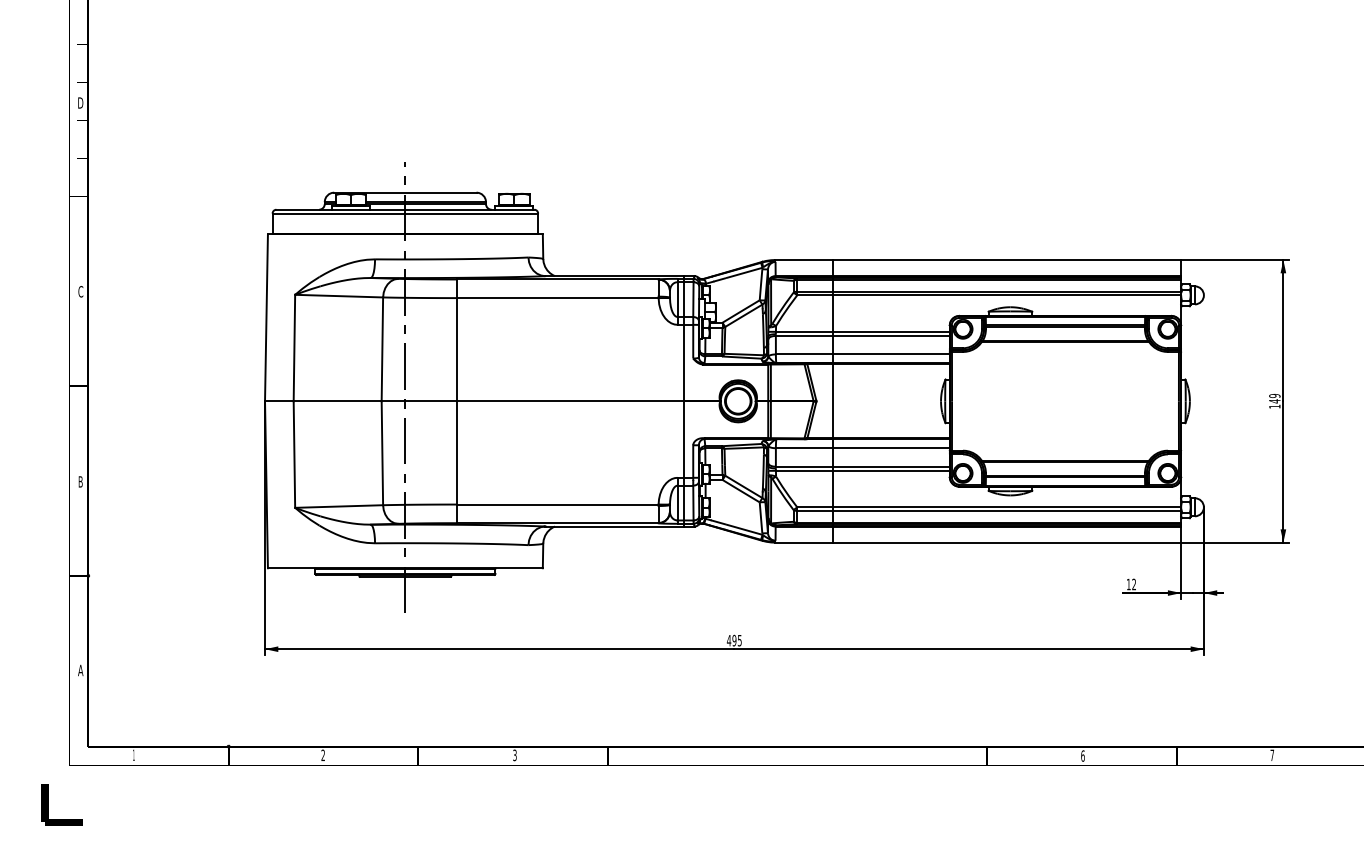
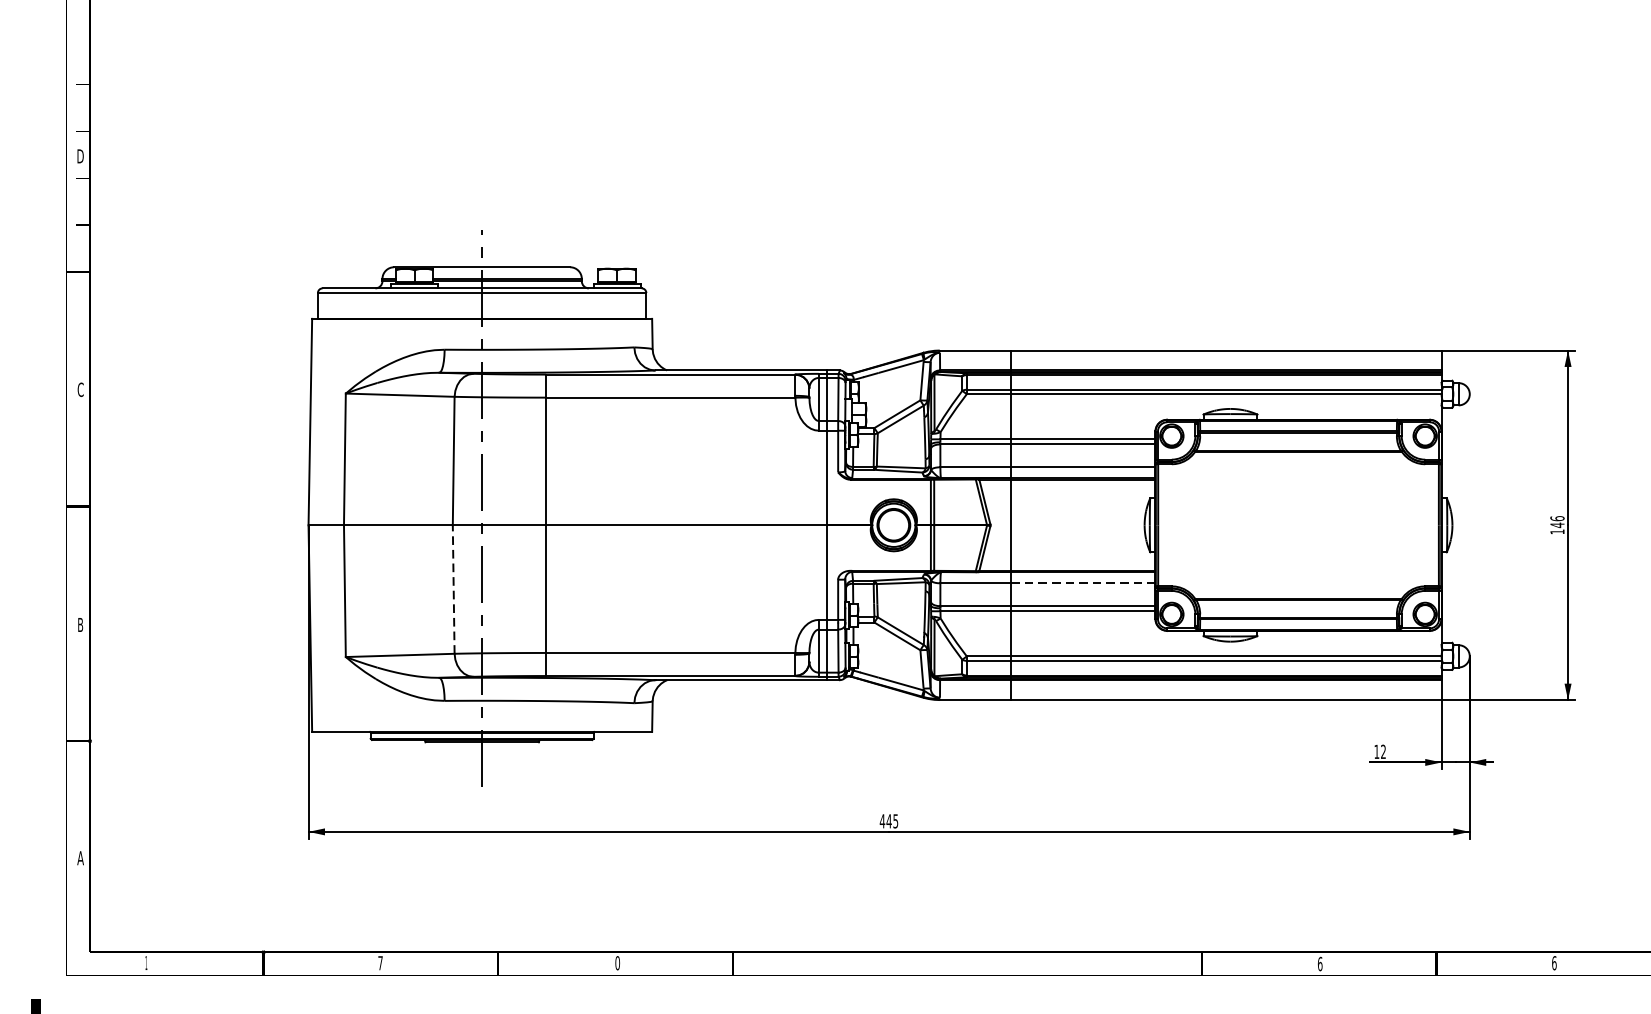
text: (1274, 395) -> (1557, 518), 149 -> 146
line: (891, 448) -> (1083, 583), solid -> dashed
line: (382, 453) -> (453, 589), solid -> dashed
text: (734, 640) -> (889, 821), 495 -> 445
text: (322, 754) -> (379, 962), 2 -> 7
text: (514, 755) -> (617, 963), 3 -> 0
text: (1272, 755) -> (1554, 963), 7 -> 6

